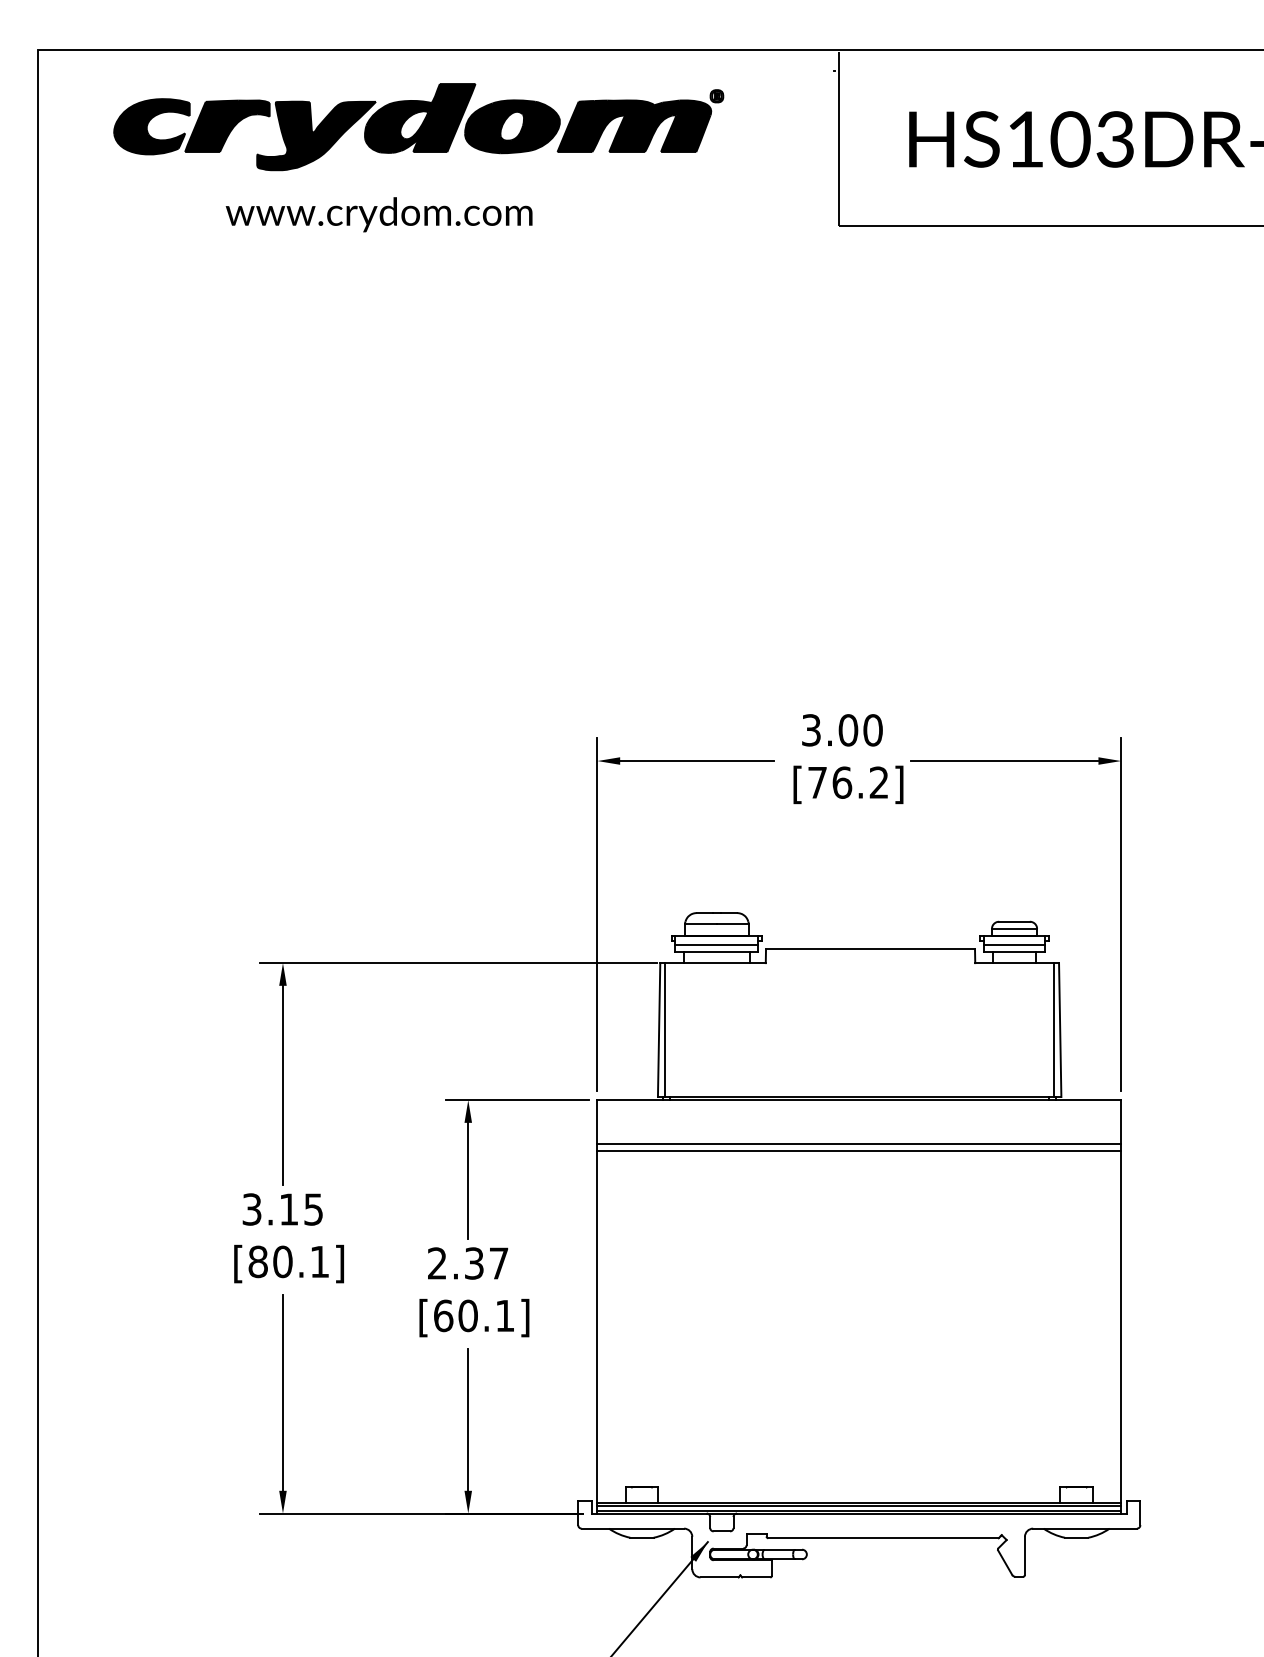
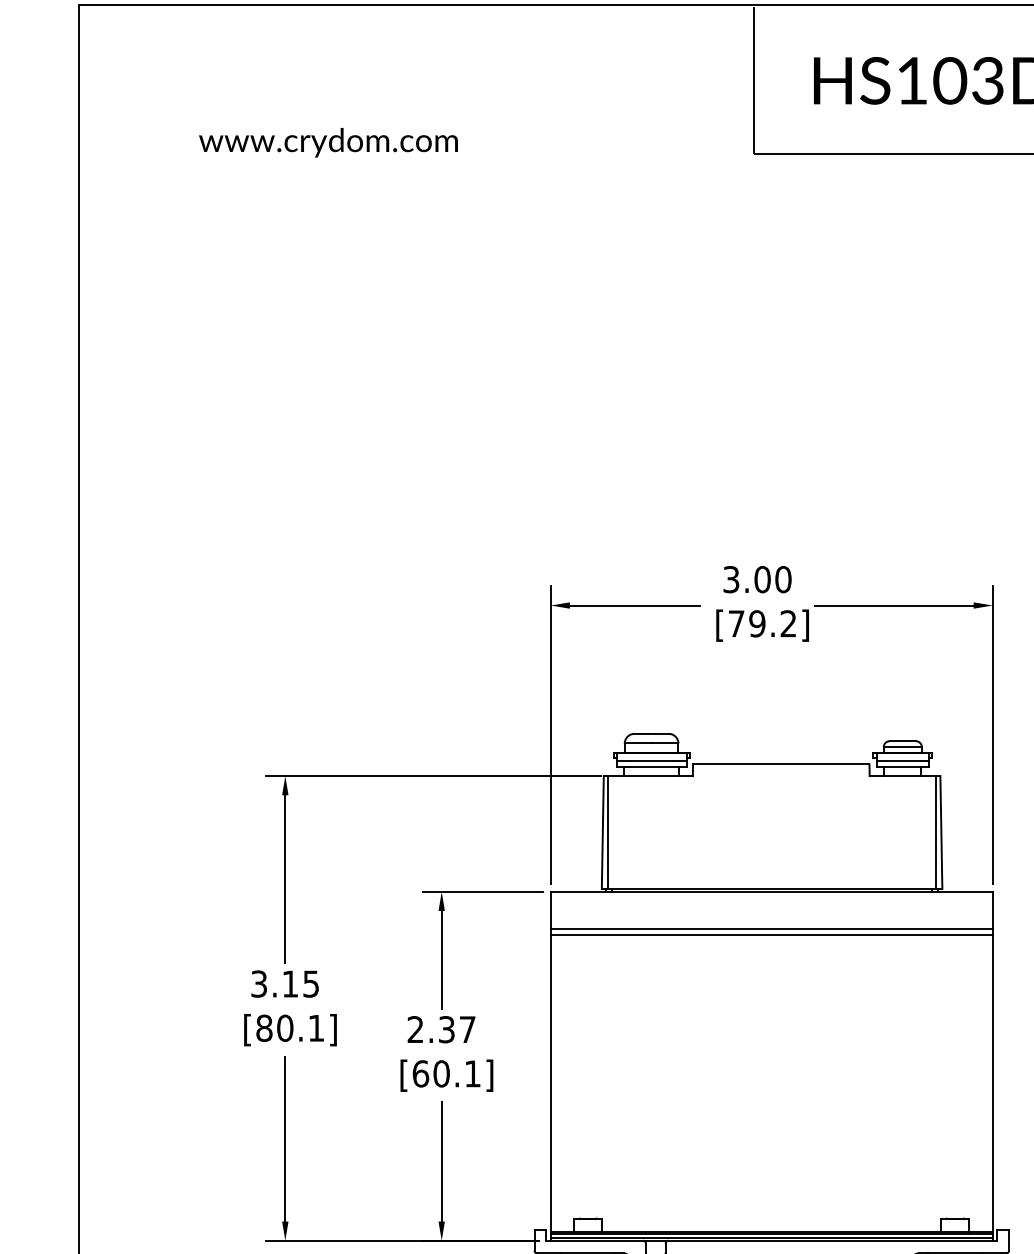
part: (418, 127) -> (399, 70), removed
text: (378, 214) -> (327, 142), moved
text: (842, 782) -> (757, 623), [76.2] -> [79.2]

